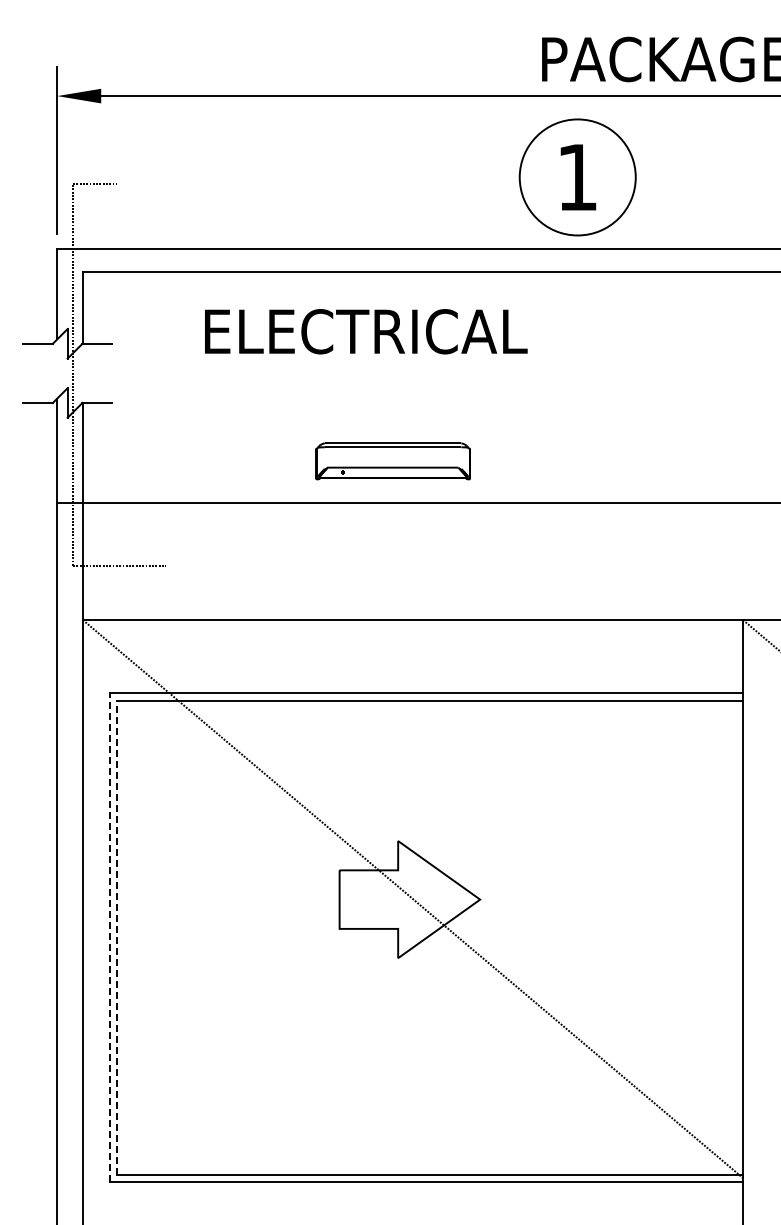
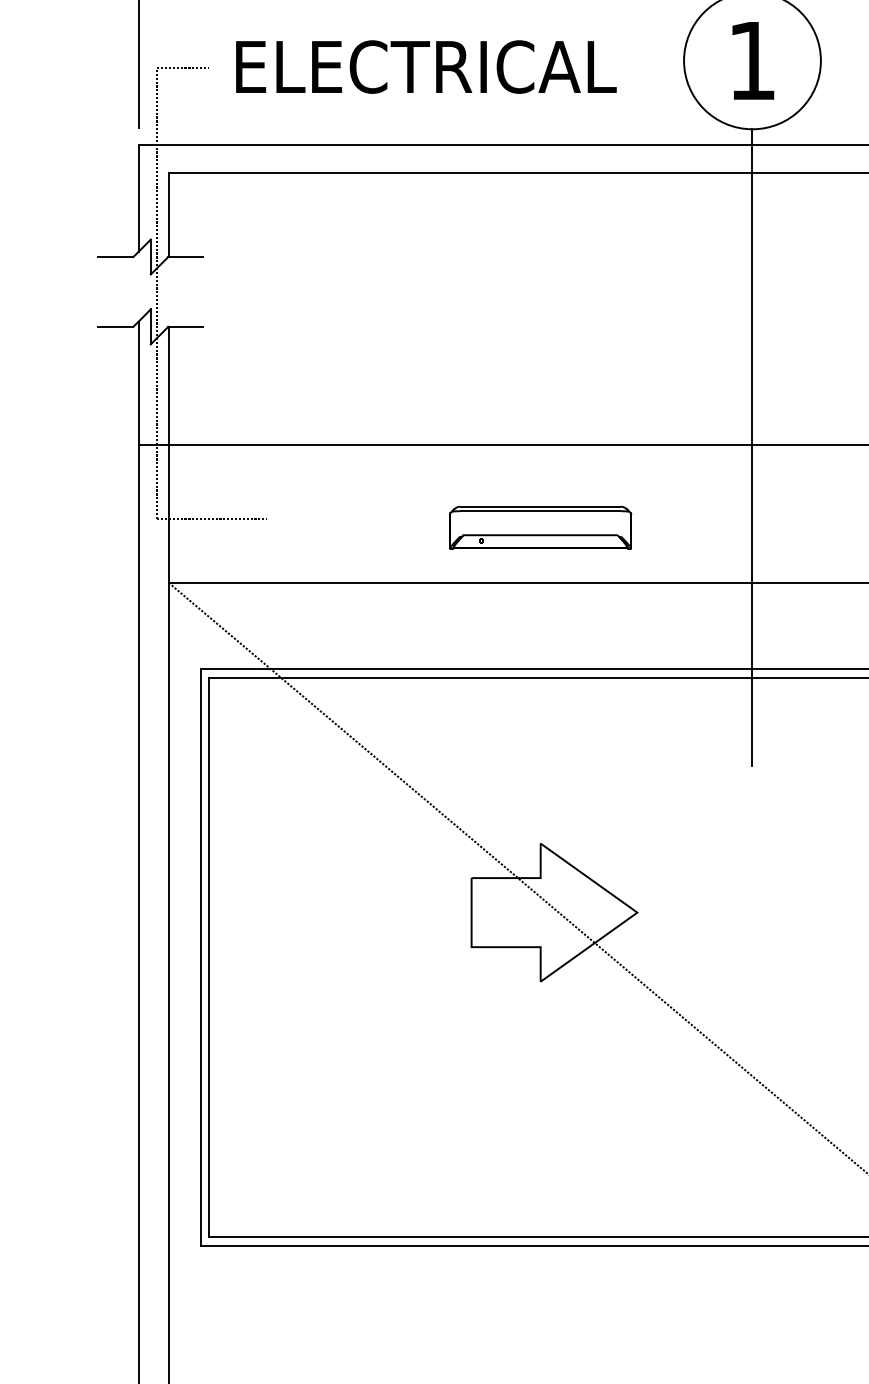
text: (366, 331) -> (426, 66), moved
part: (392, 461) -> (539, 527), moved
line: (577, 505) -> (752, 447), added
line: (109, 937) -> (200, 957), dashed -> solid
line: (117, 937) -> (209, 957), dashed -> solid

